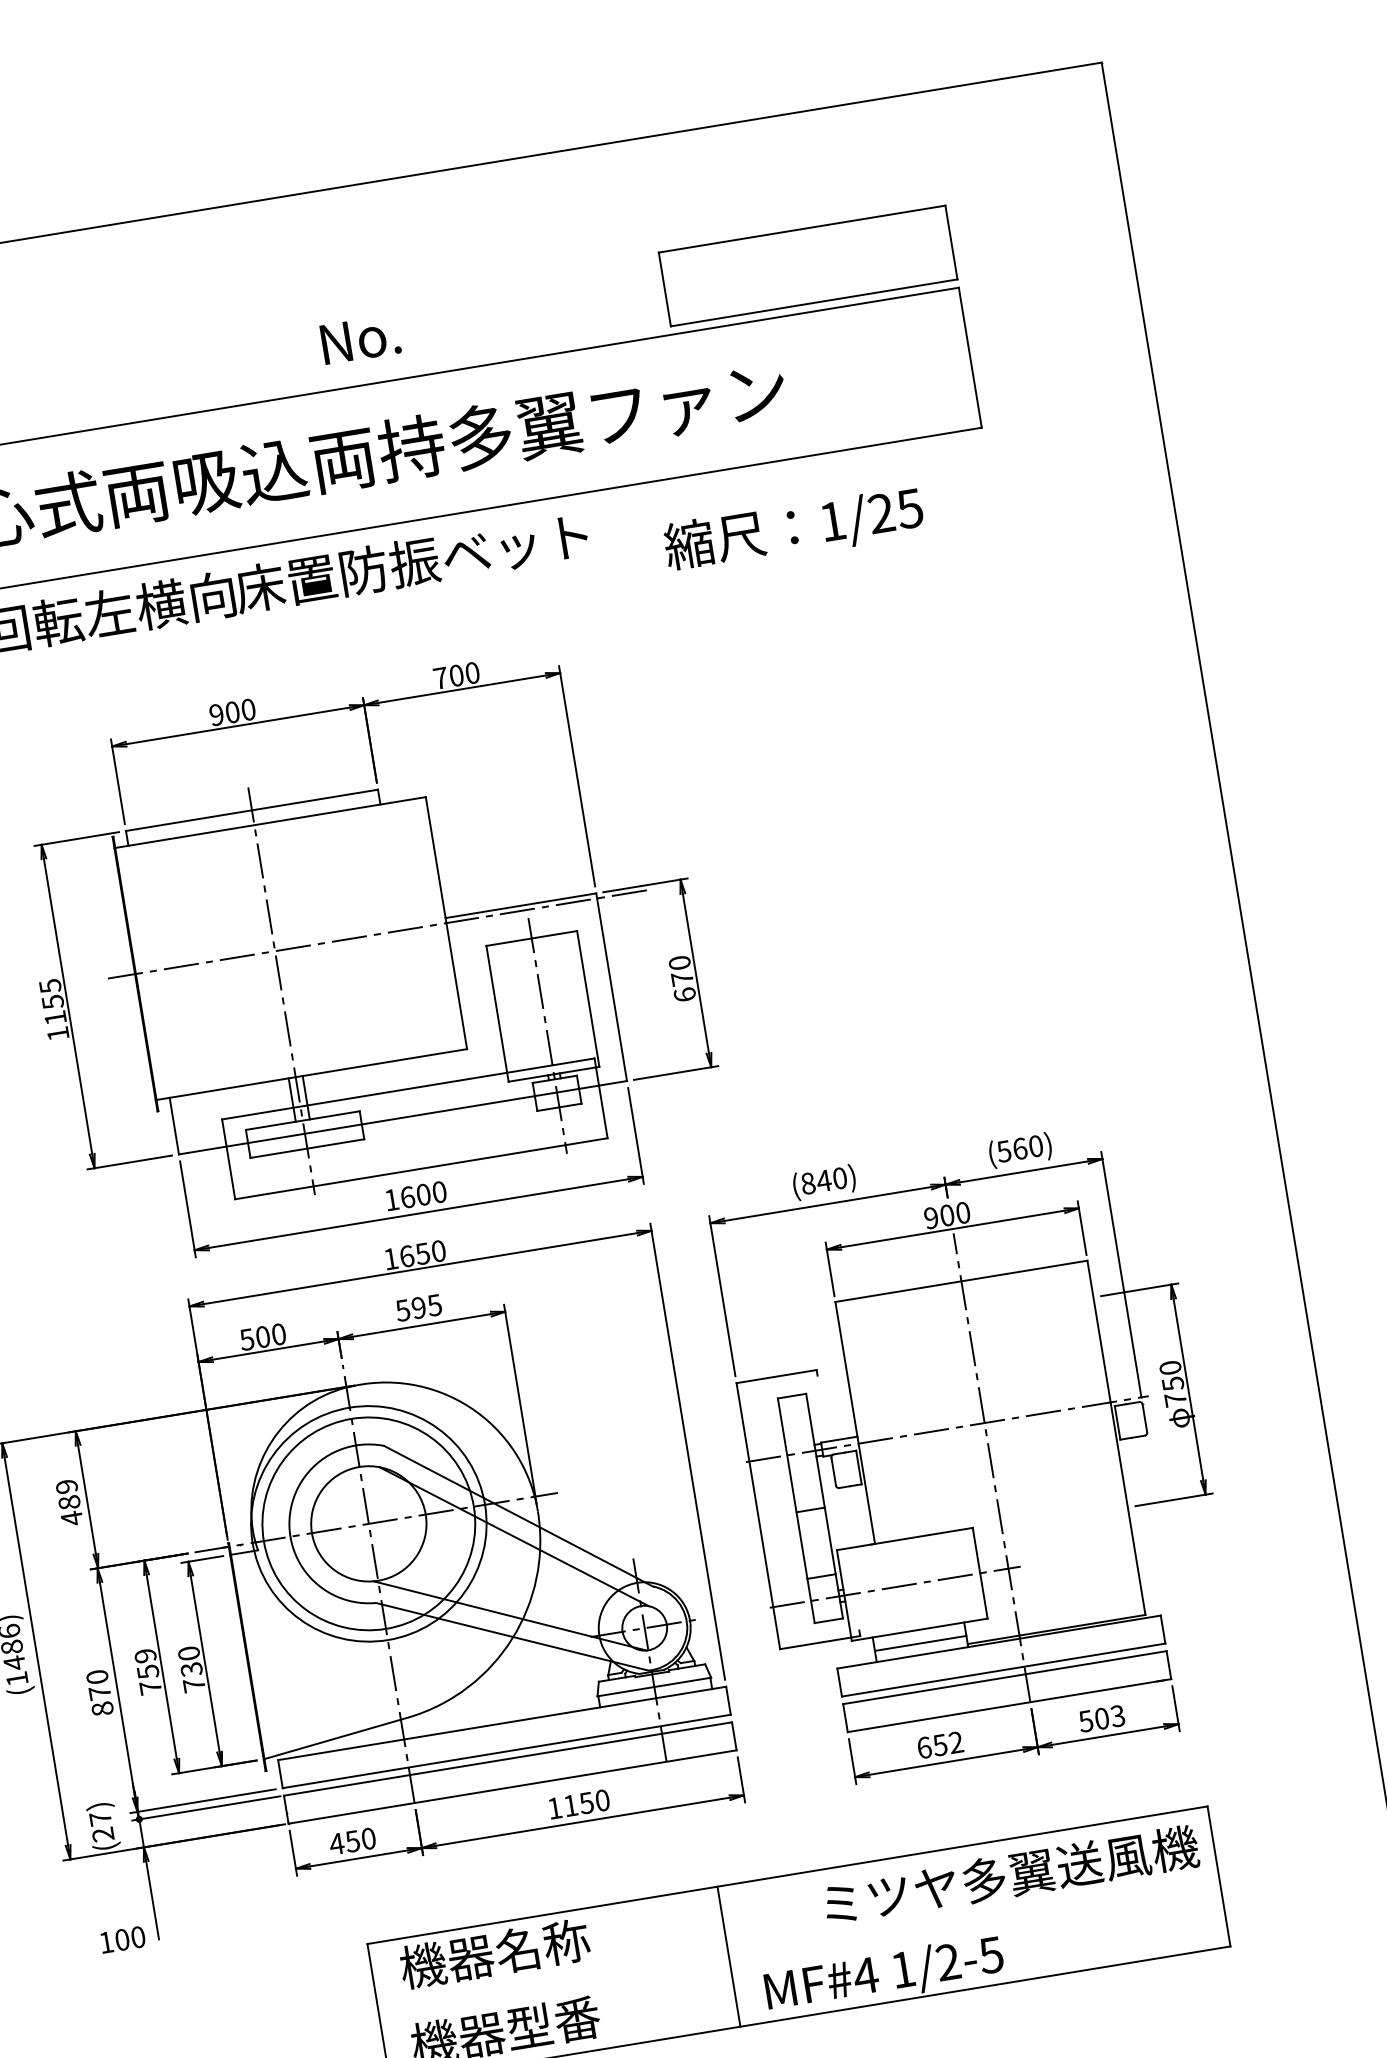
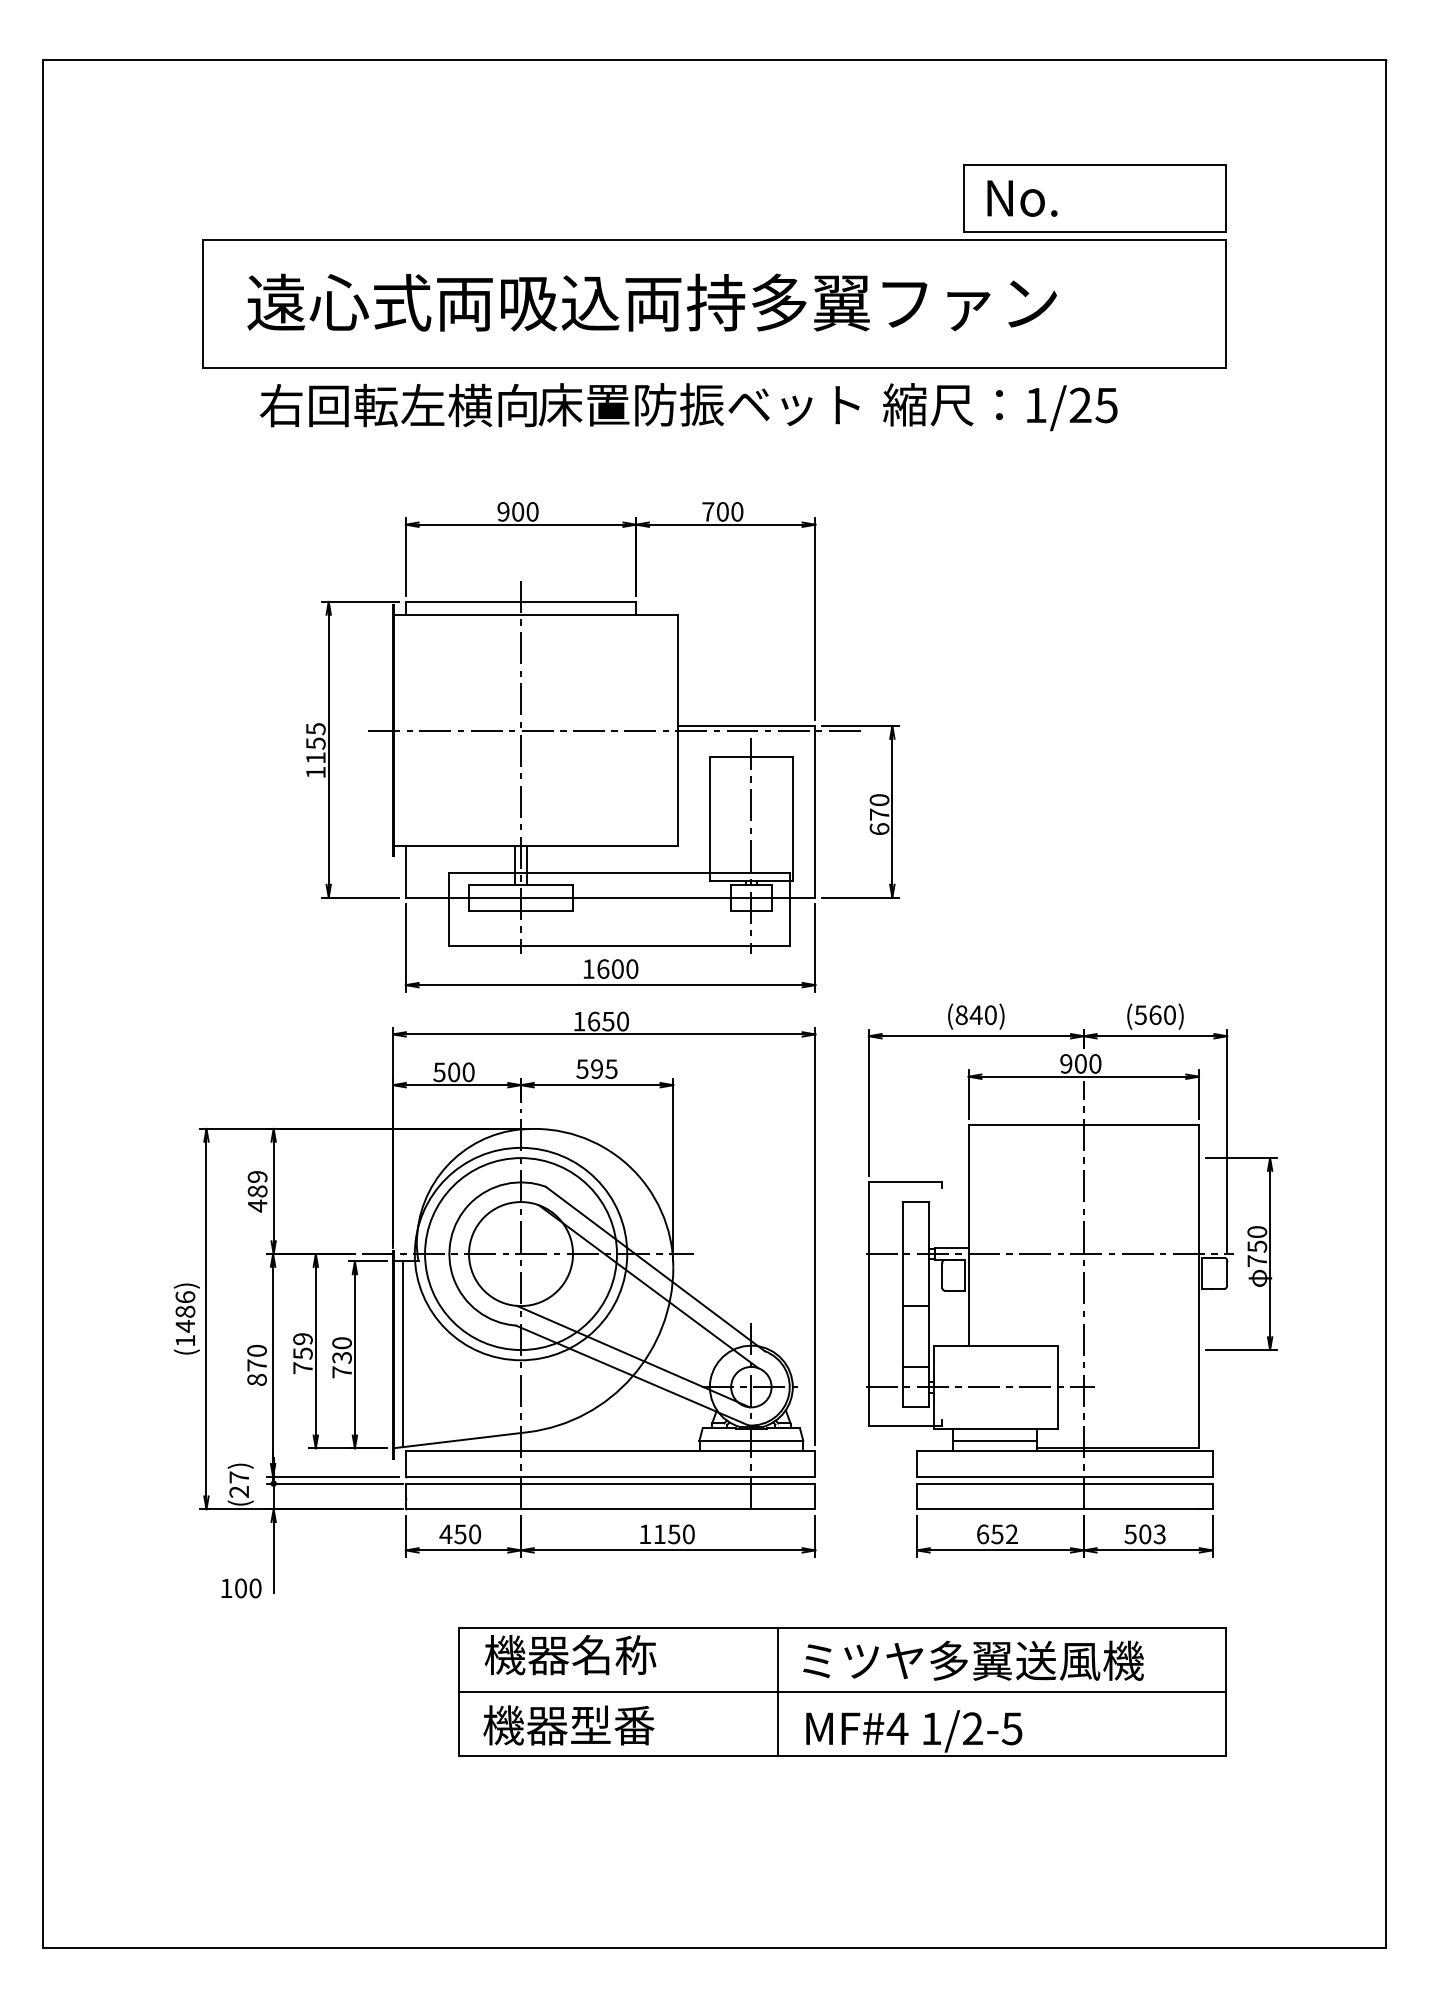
text: (360, 339) -> (1022, 198), moved
text: (794, 530) -> (1000, 407), moved
line: (258, 1654) -> (403, 1354), added
text: (1011, 1875) -> (973, 1660), moved
line: (798, 1944) -> (842, 1691), added

